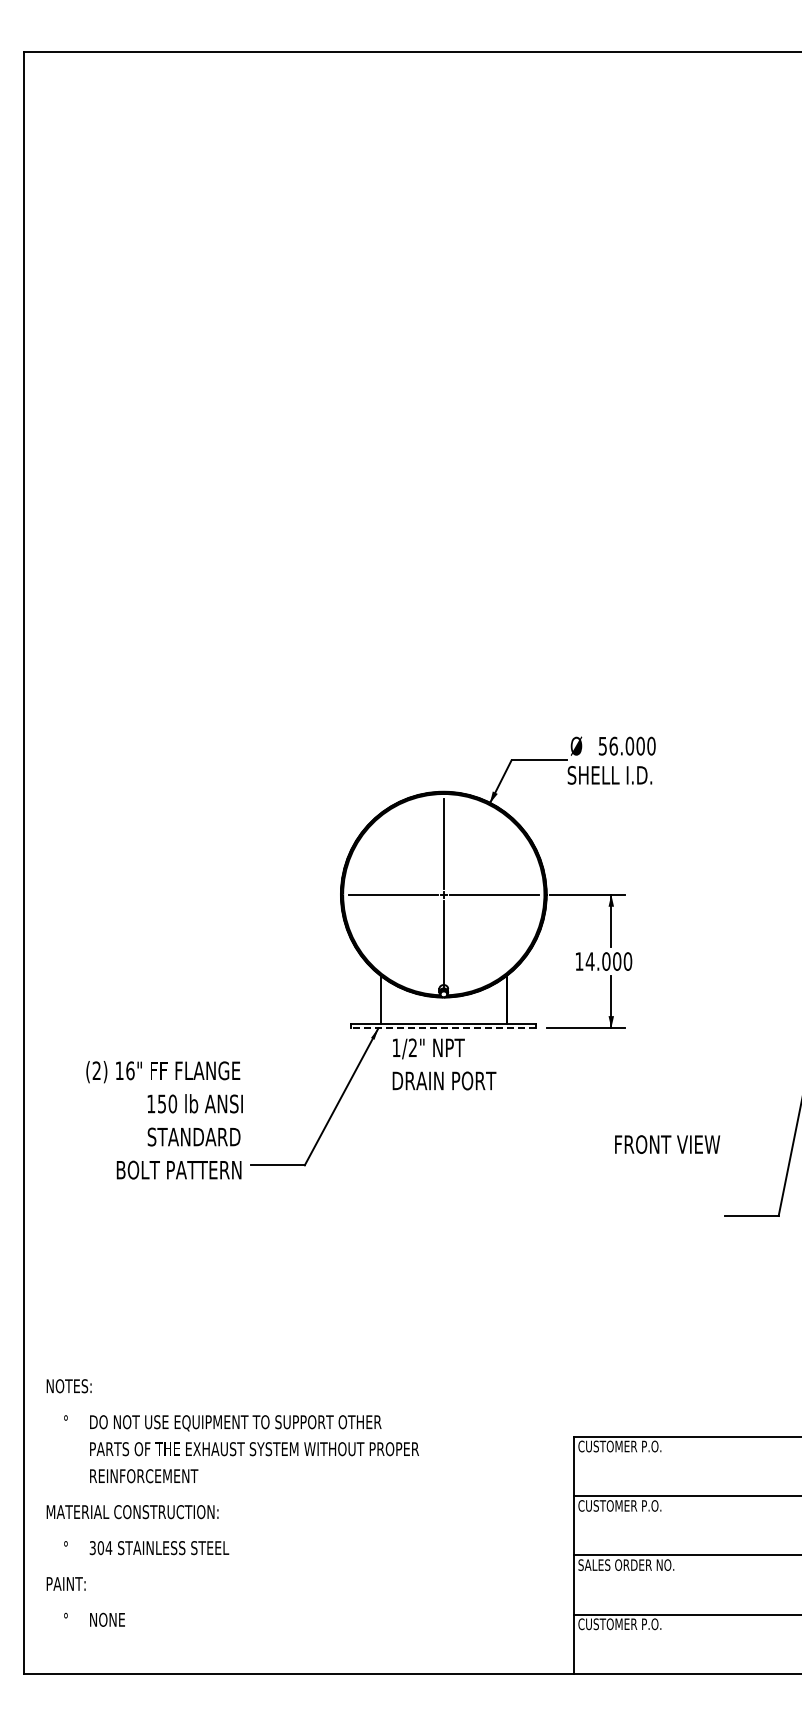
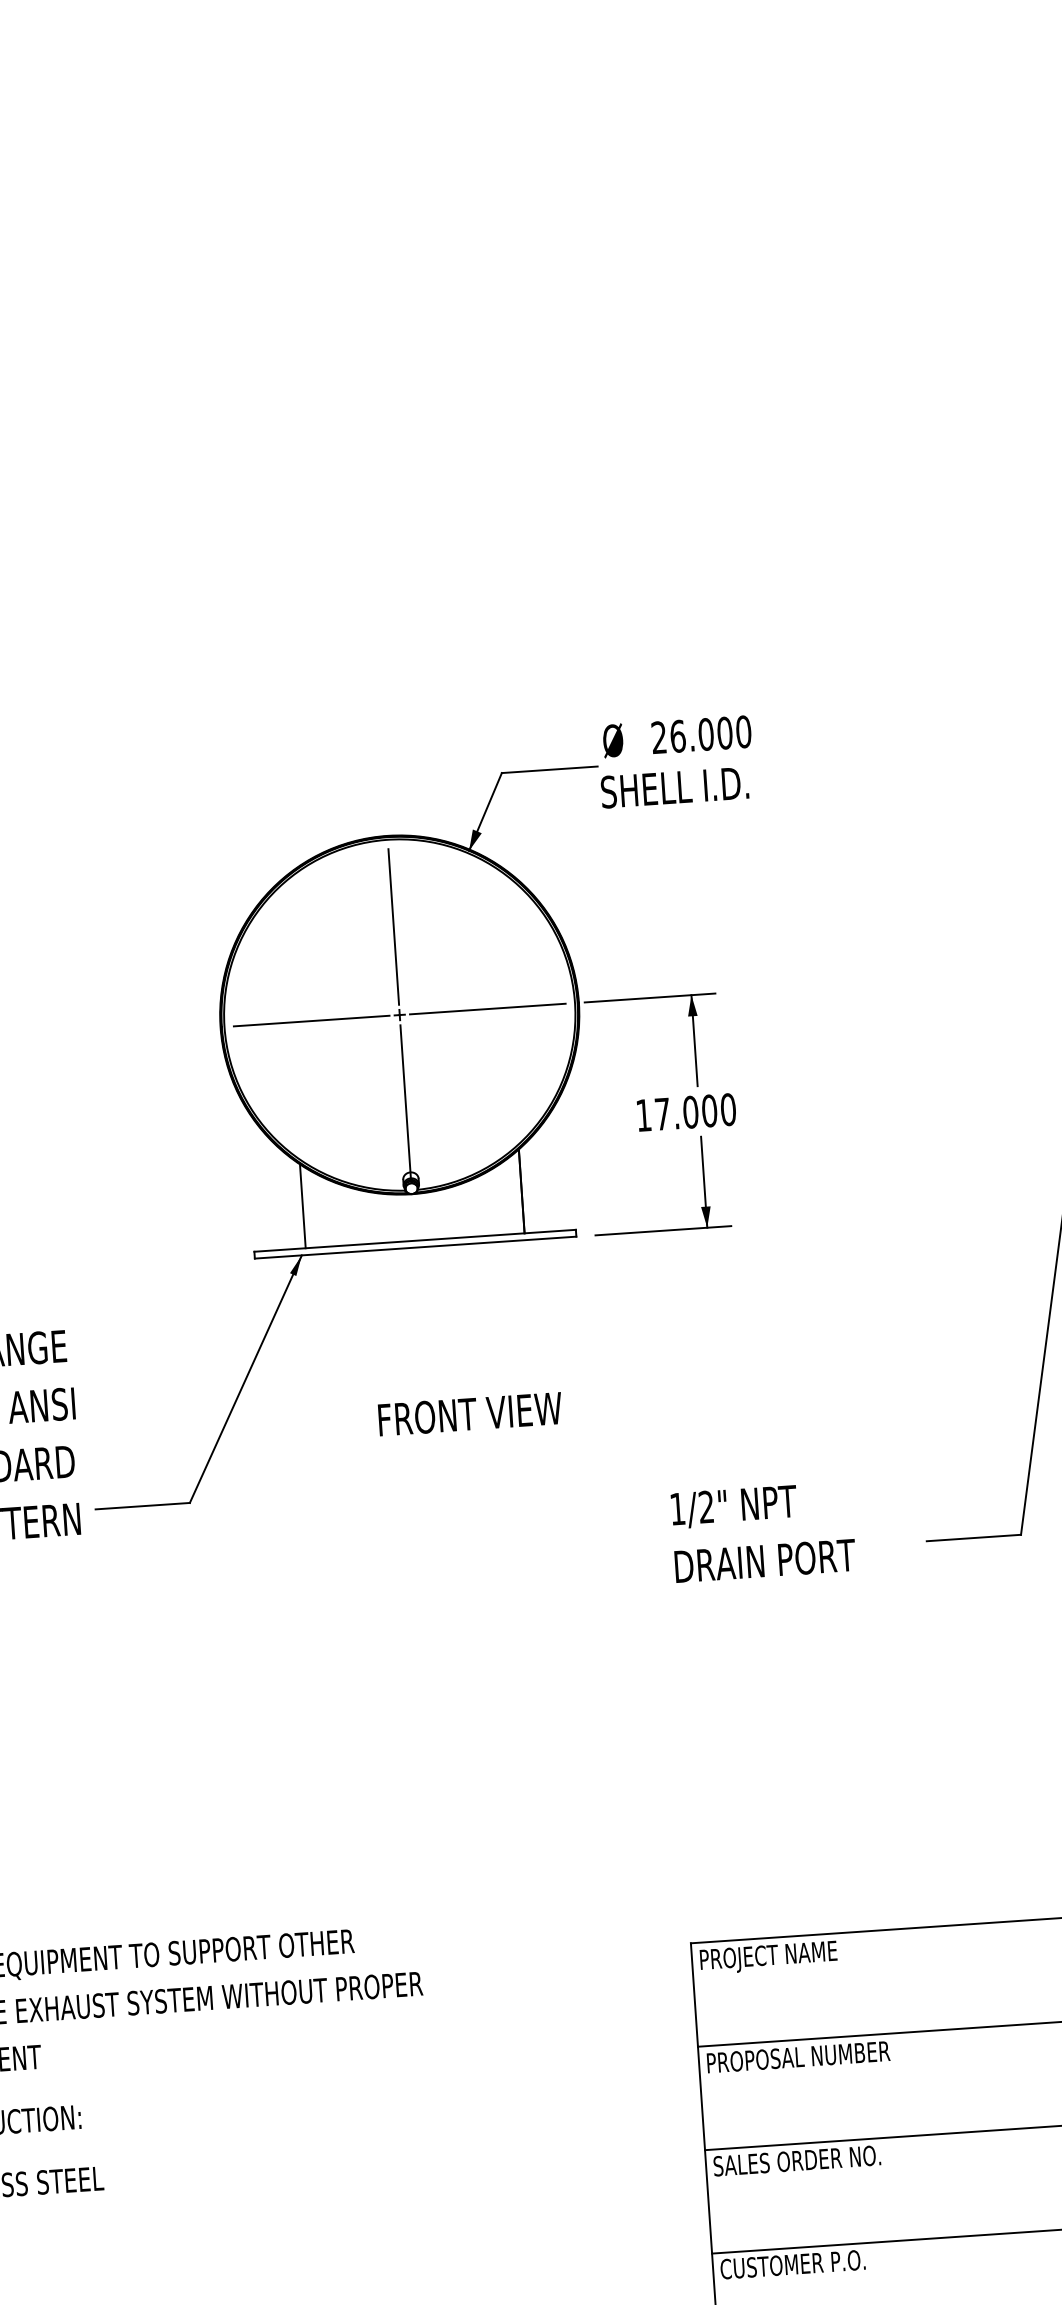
text: (602, 745) -> (658, 736), 56.000 -> 26.000
text: (589, 961) -> (661, 1114), 14.000 -> 17.000
line: (443, 1028) -> (415, 1248), dashed -> solid
text: (444, 1064) -> (763, 1532), moved
text: (667, 1144) -> (470, 1414), moved
text: (619, 1447) -> (771, 1956), CUSTOMER P.O. -> PROJECT NAME
text: (630, 1505) -> (797, 2056), CUSTOMER P.O. -> PROPOSAL NUMBER

